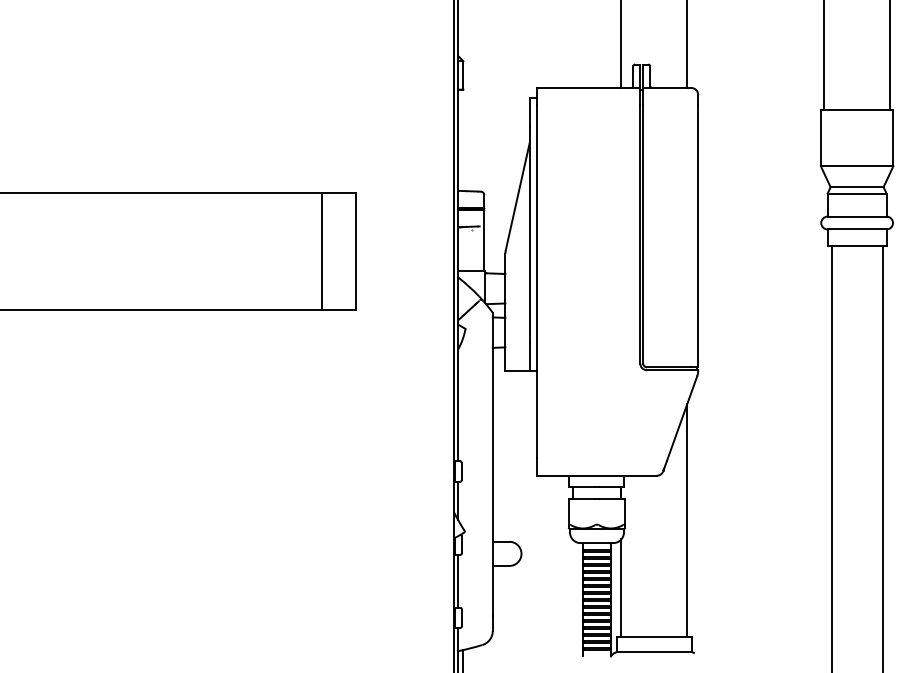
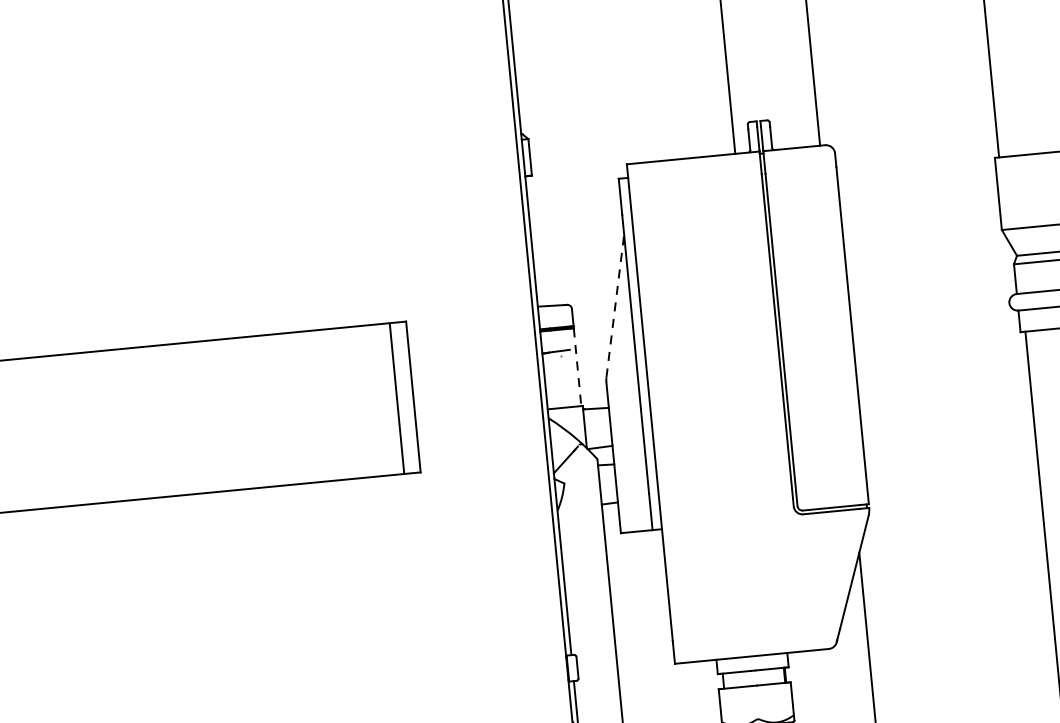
line: (517, 196) -> (614, 306), solid -> dashed
line: (484, 240) -> (577, 367), solid -> dashed
line: (322, 250) -> (397, 397), moved

